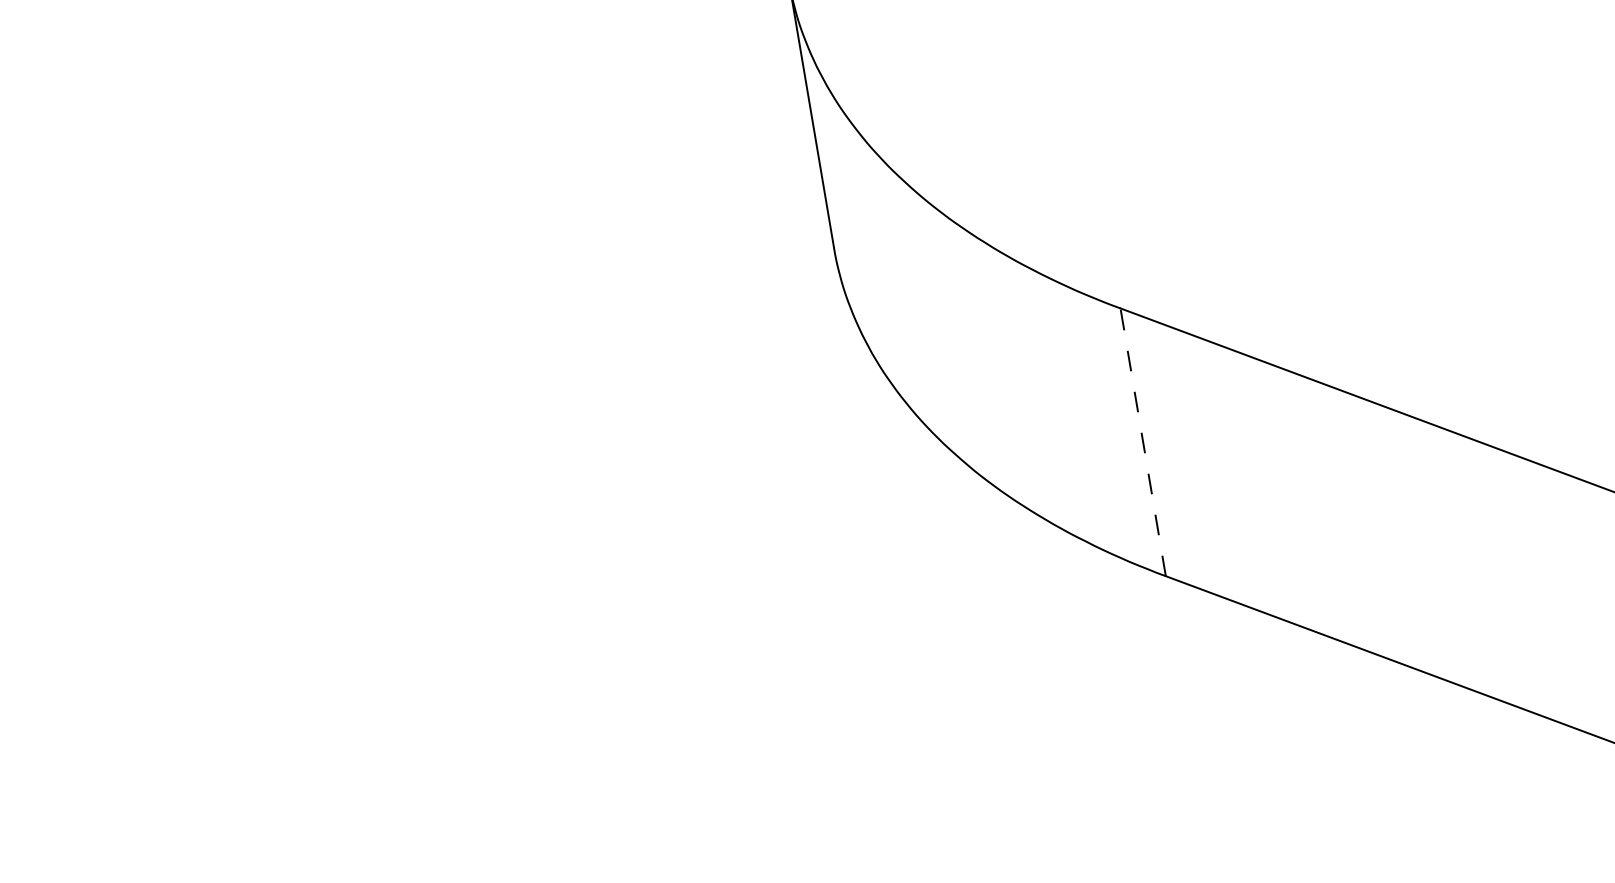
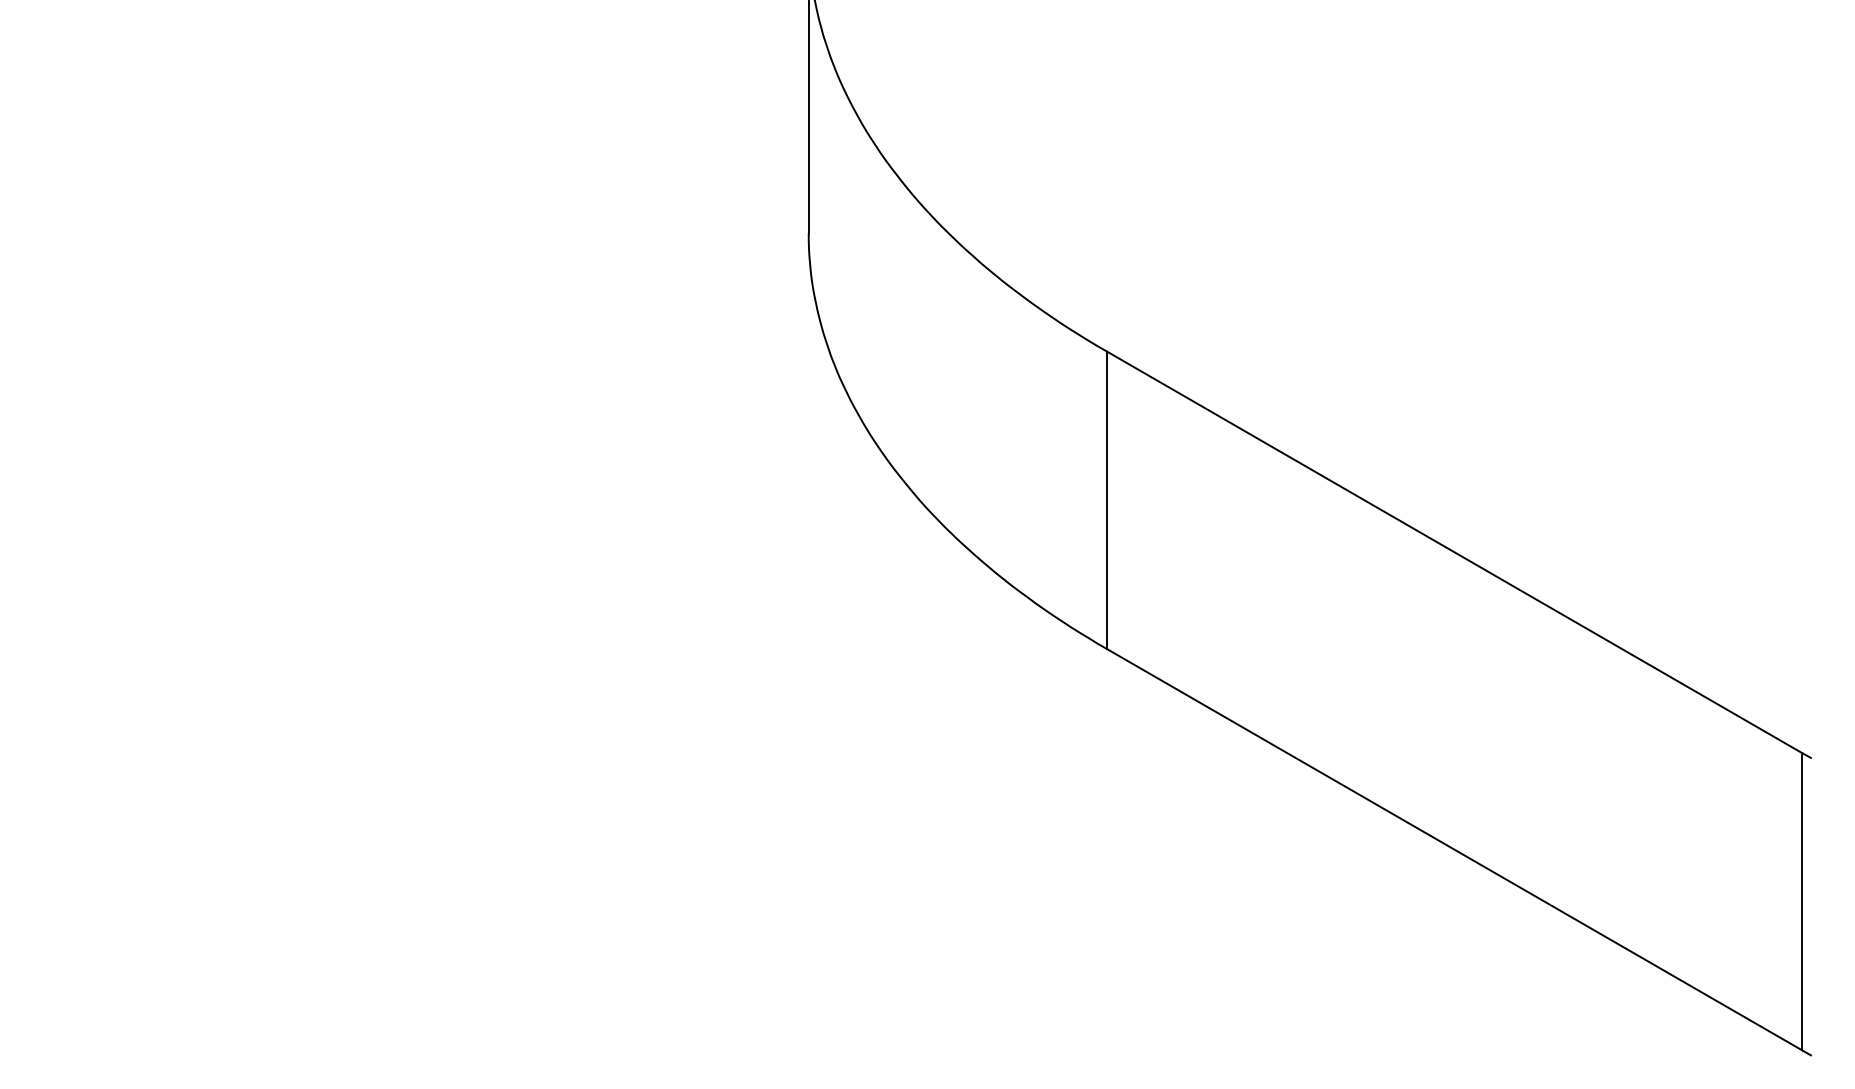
line: (1143, 442) -> (1107, 500), dashed -> solid

